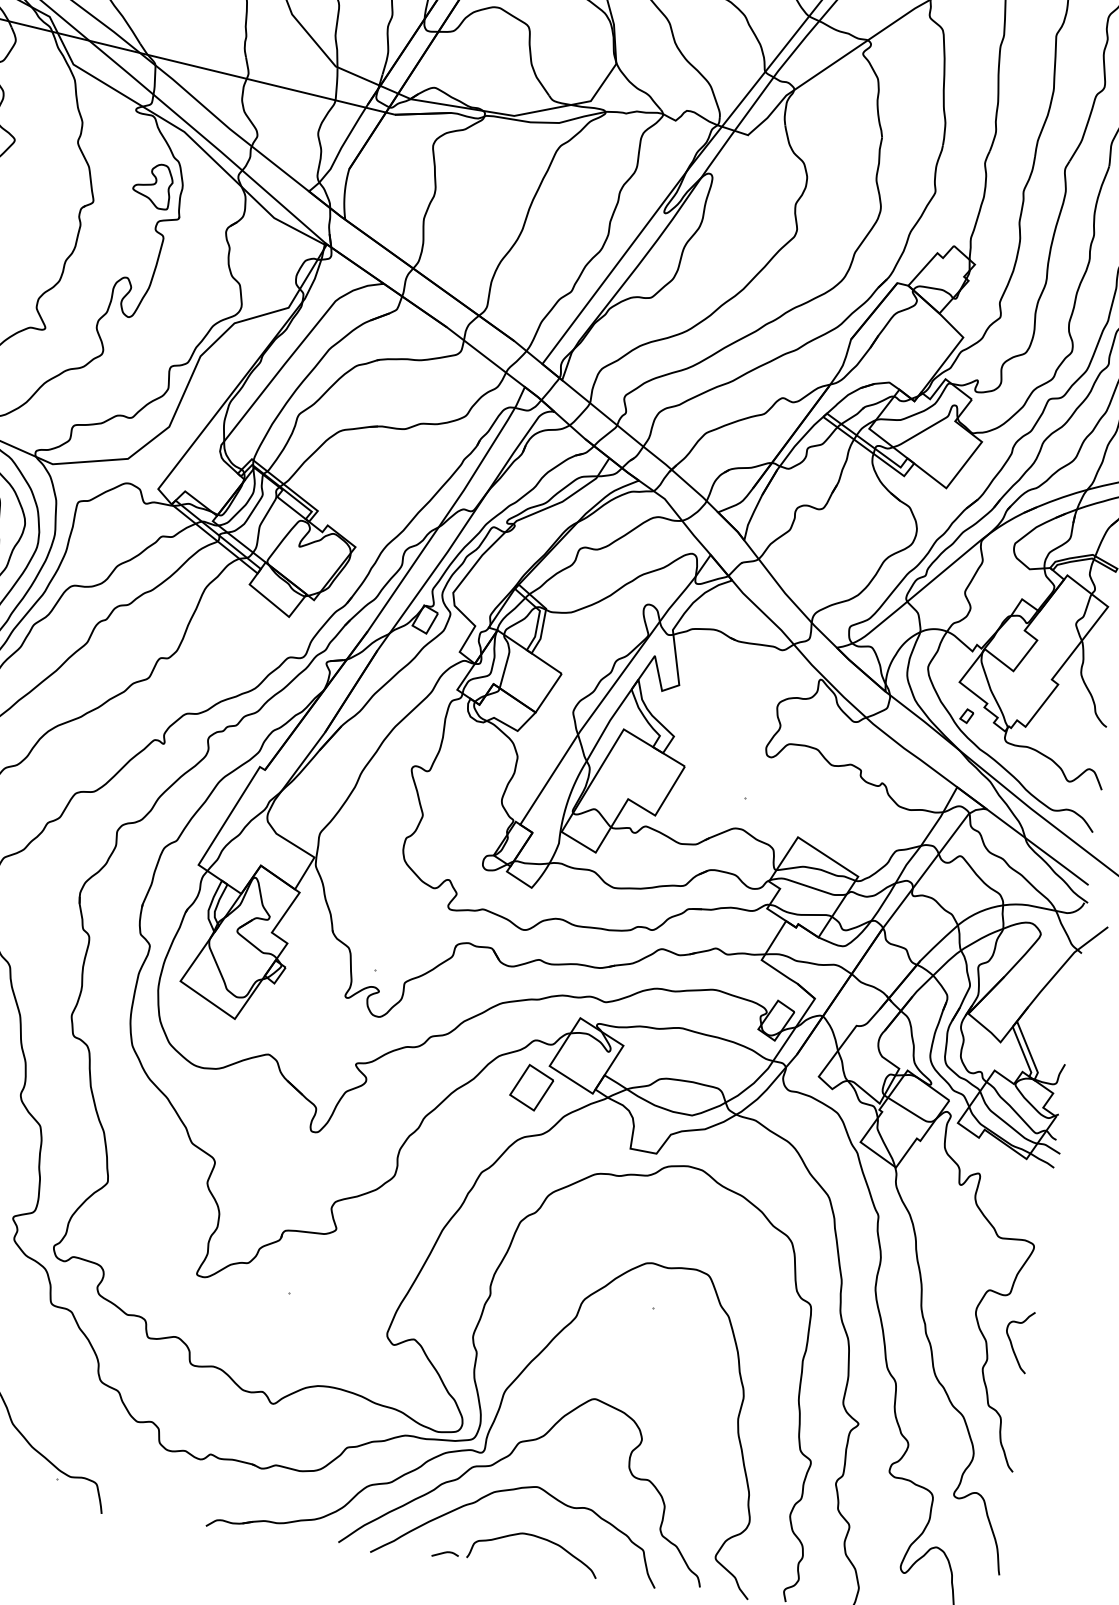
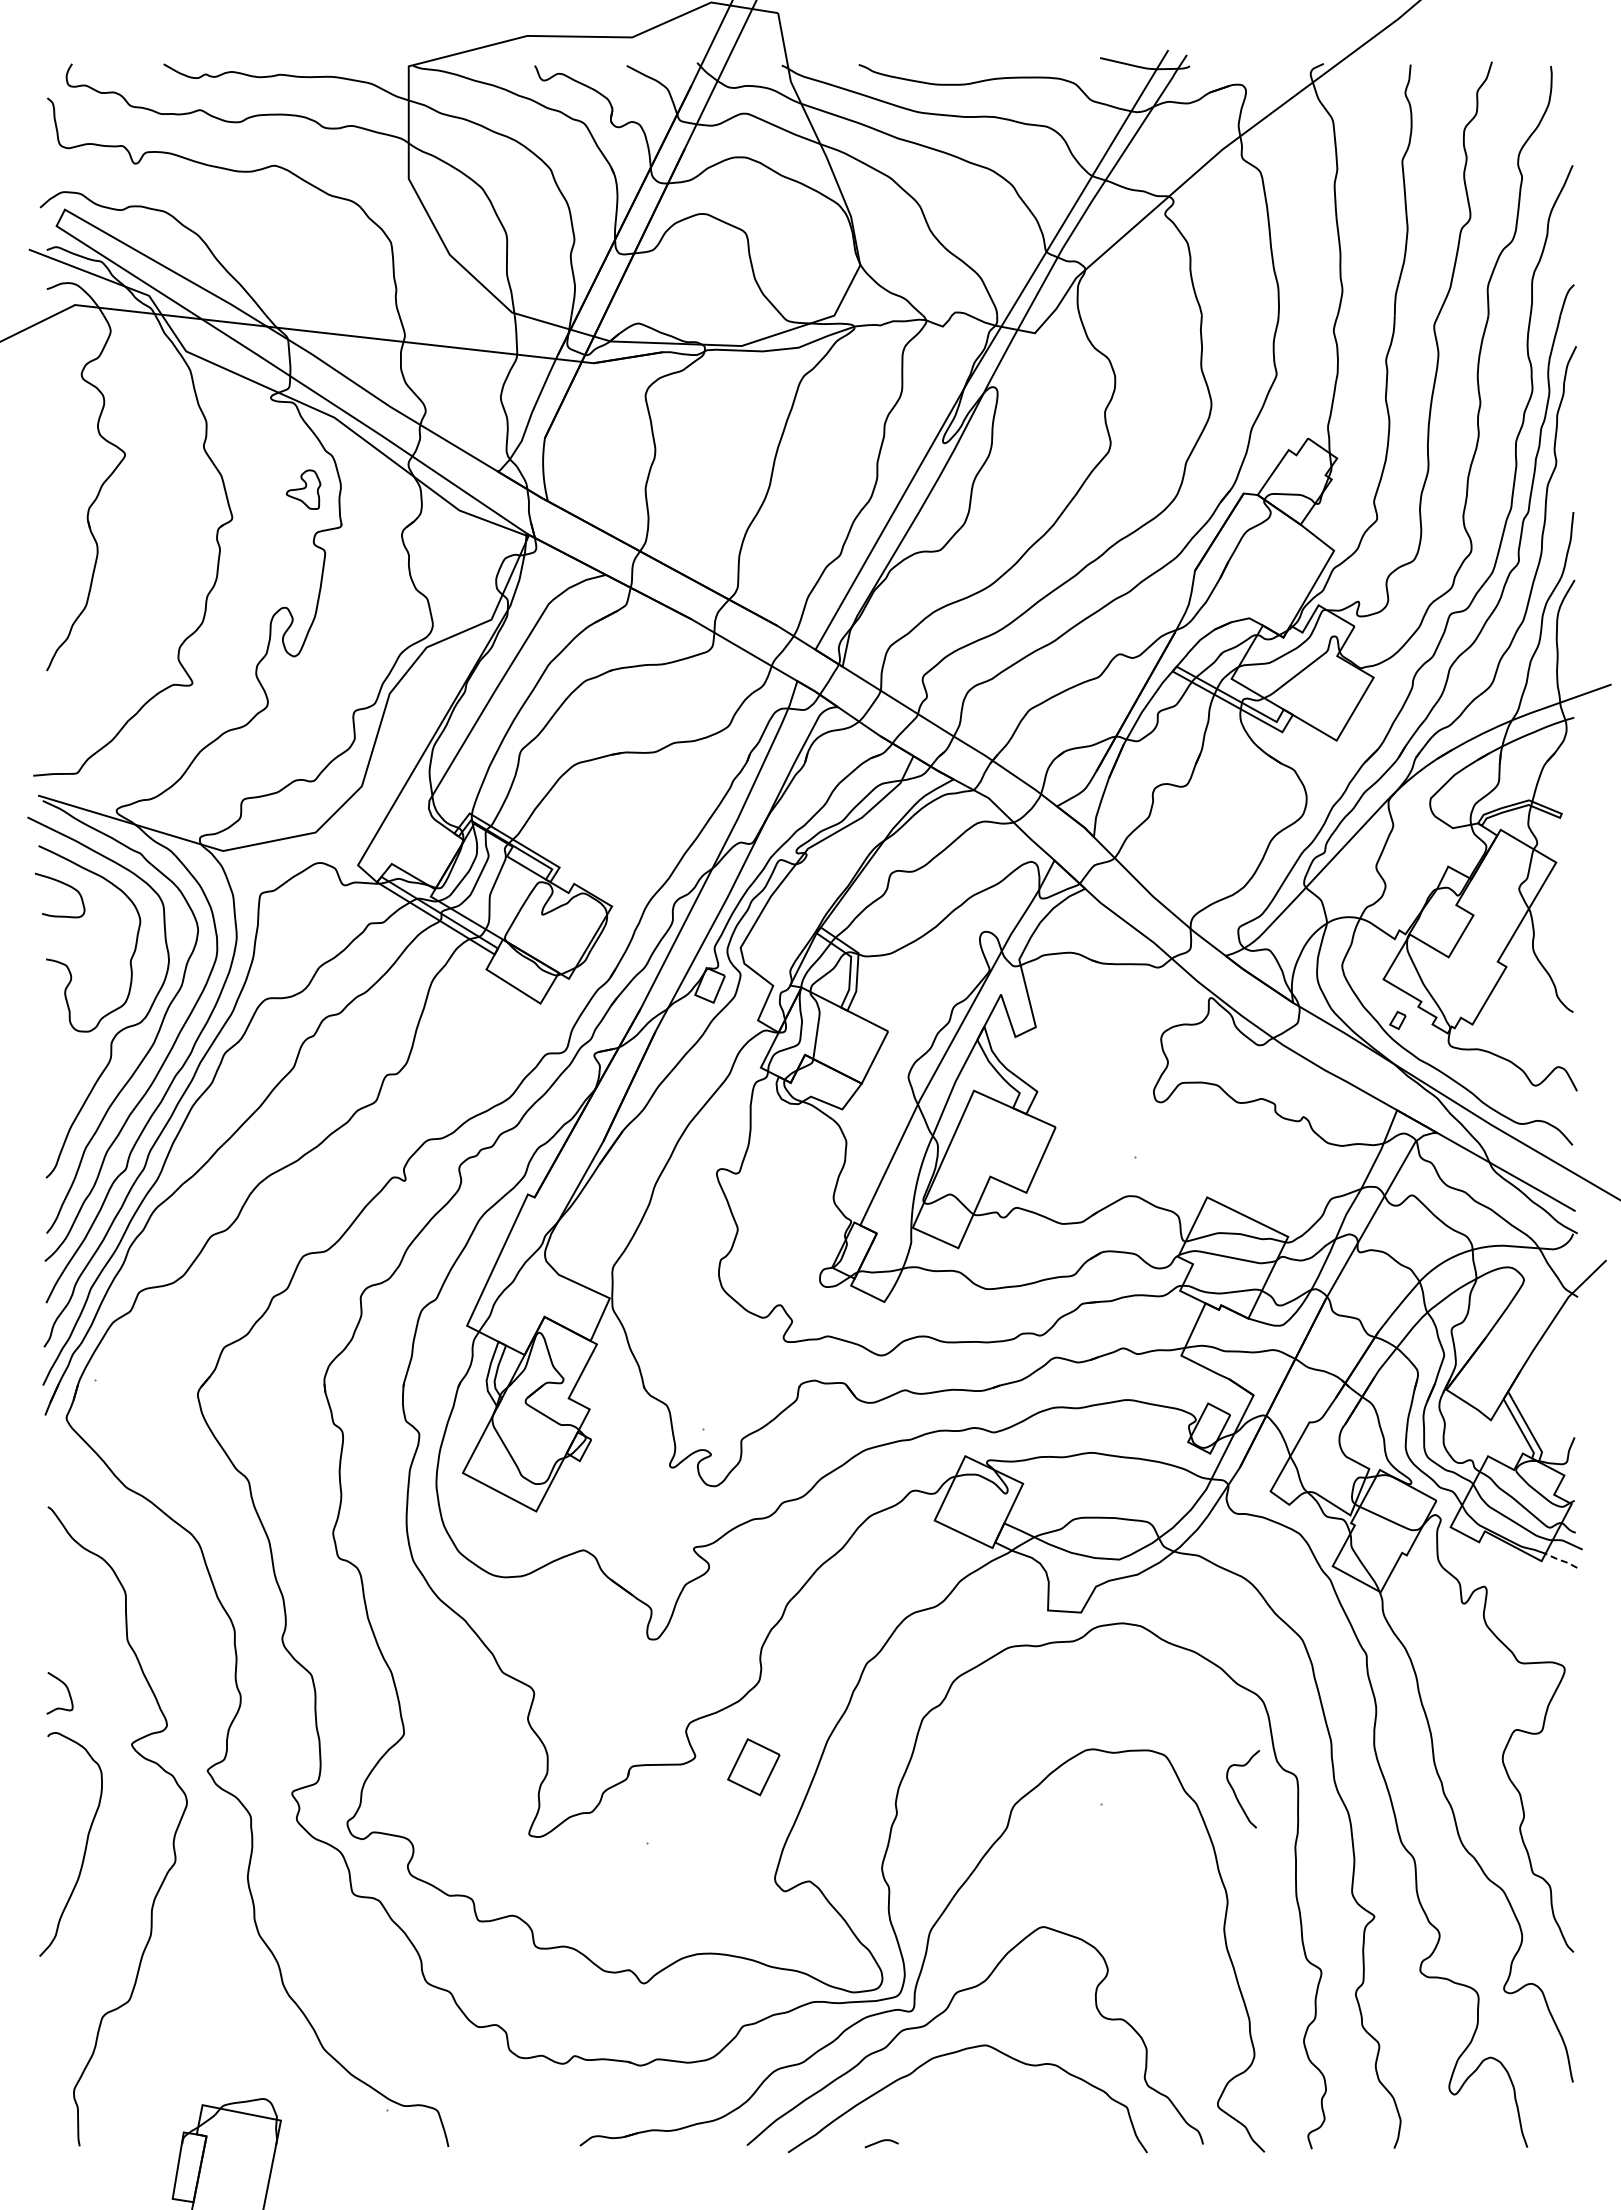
part: (152, 185) -> (303, 489), size x0.7
part: (531, 1087) -> (753, 1767), moved
line: (1042, 1160) -> (1561, 1560), solid -> dashed
curve: (1012, 1343) -> (1235, 1792), moved
curve: (538, 1538) -> (994, 2108), removed

